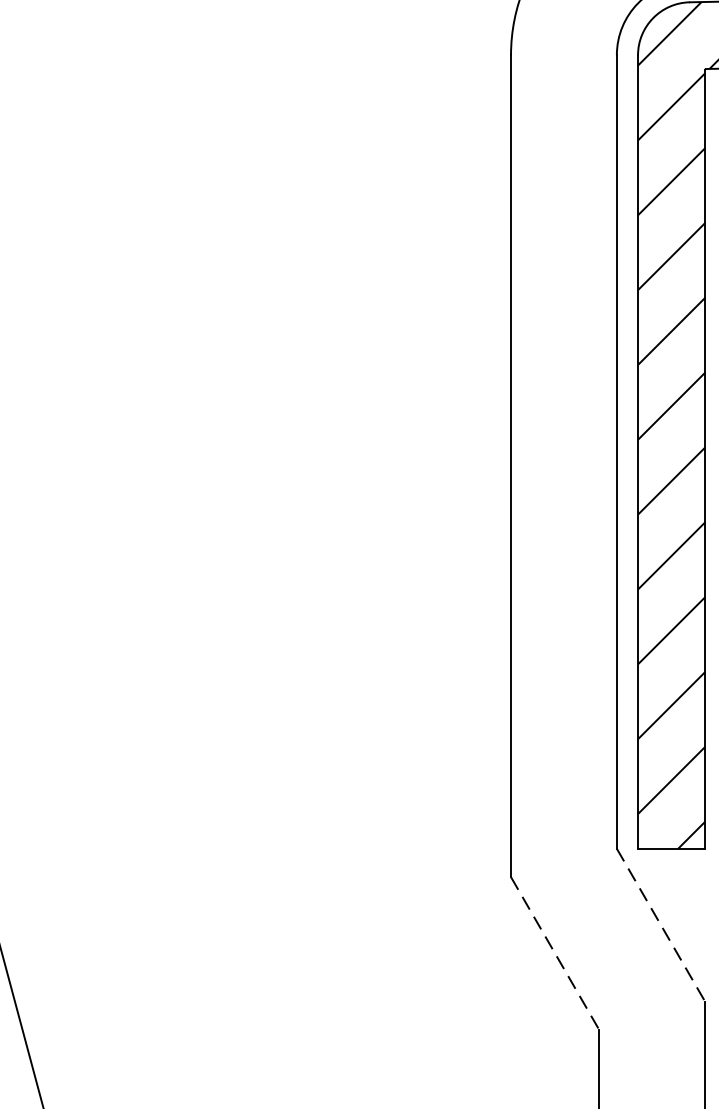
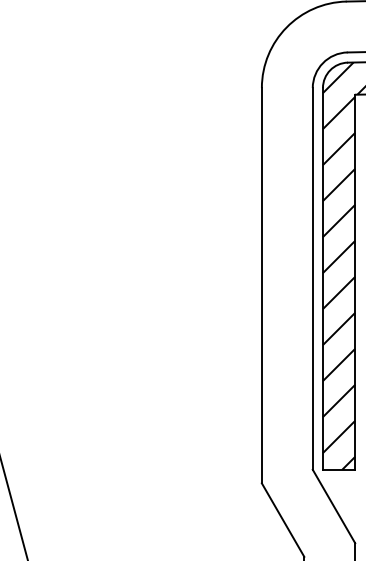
line: (662, 925) -> (334, 506), dashed -> solid
line: (555, 954) -> (283, 520), dashed -> solid

